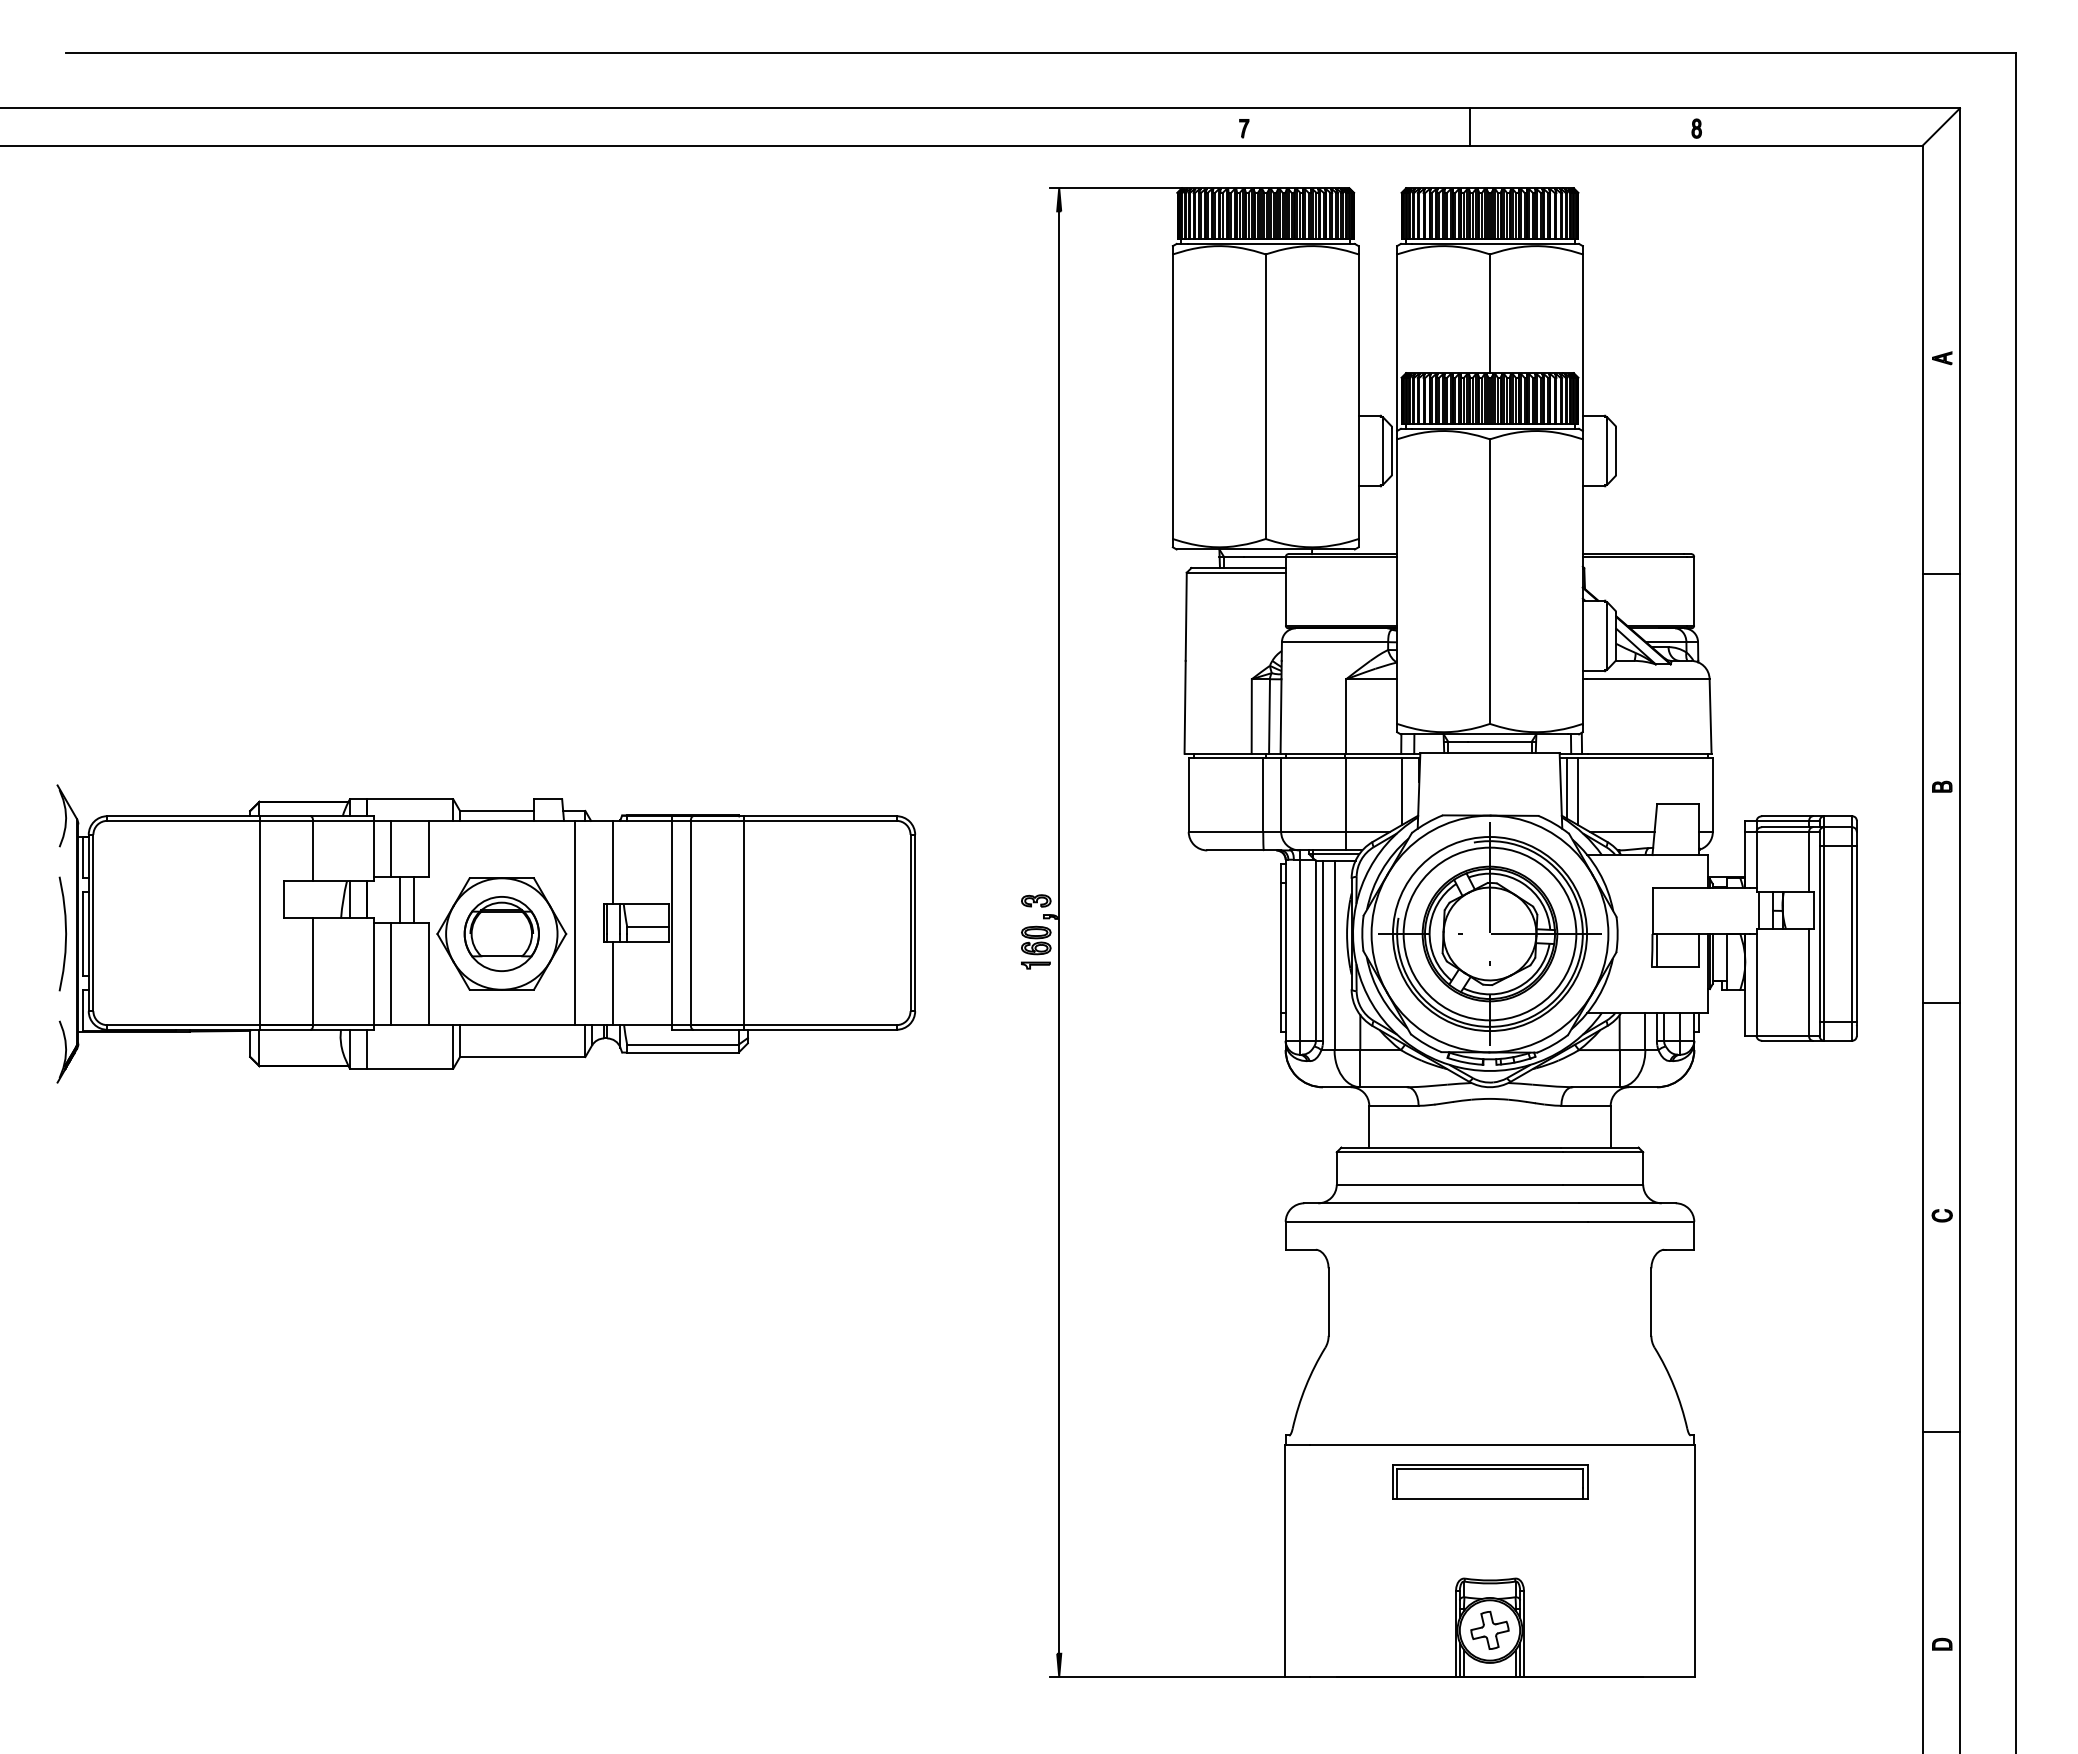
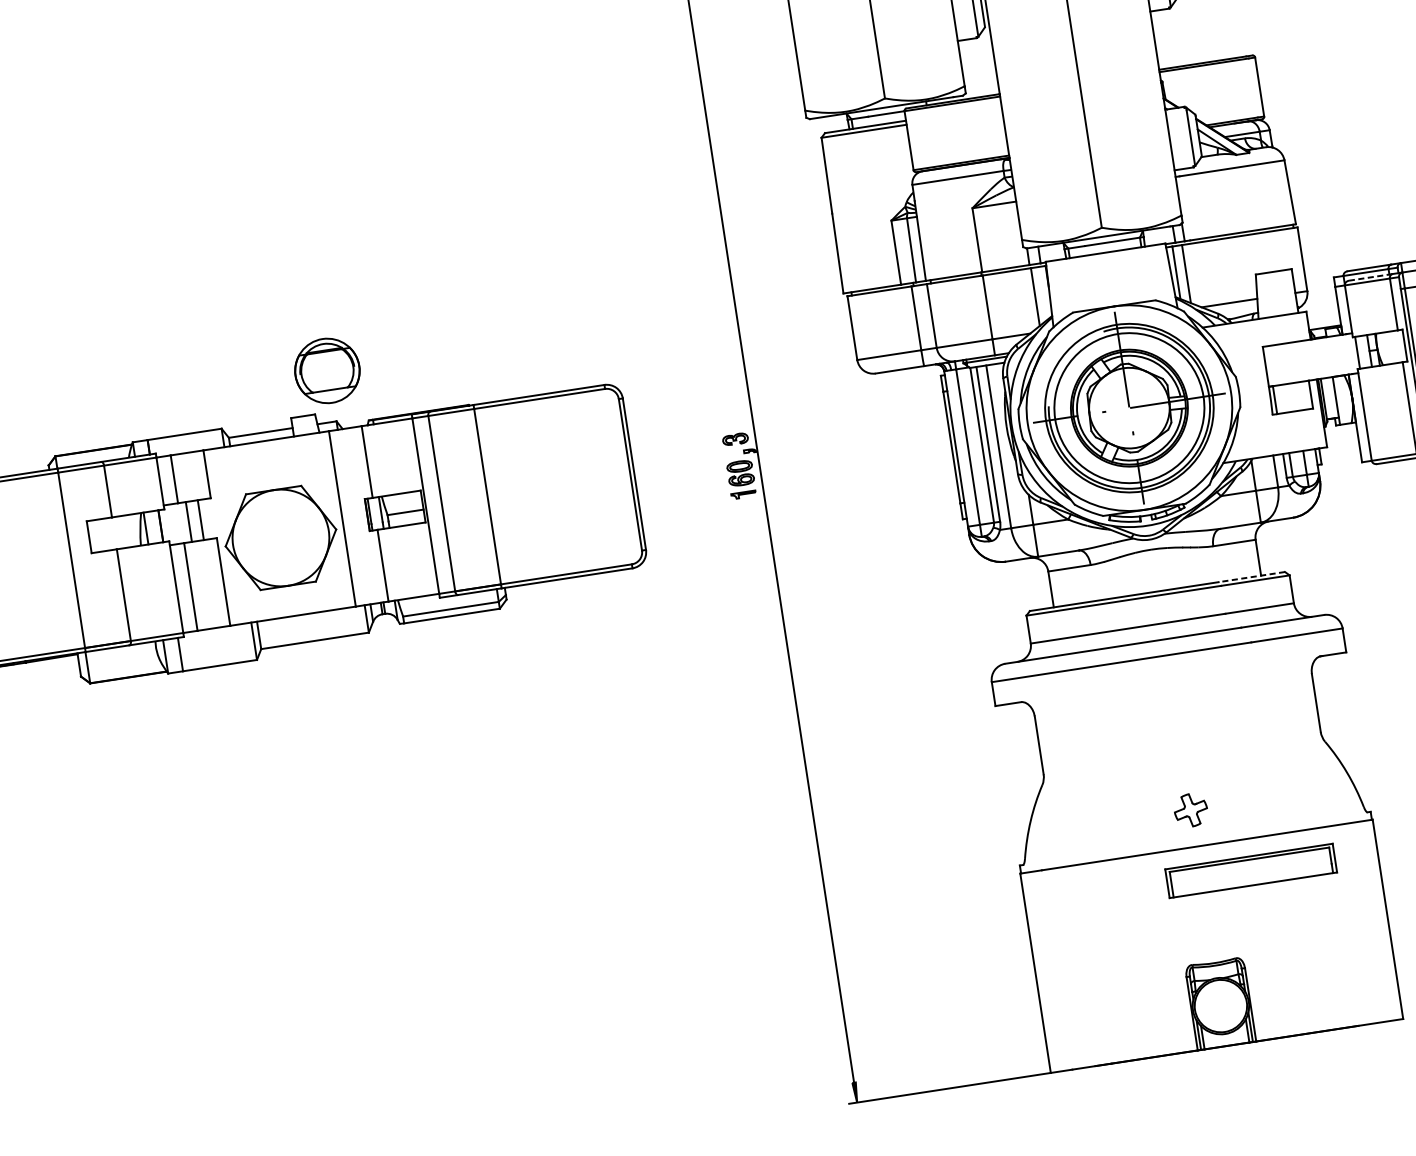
line: (1787, 827) -> (1370, 277), solid -> dashed
part: (501, 933) -> (327, 370), moved
line: (1599, 1147) -> (1251, 577), solid -> dashed
part: (1490, 1481) -> (1251, 870), moved
part: (1489, 1629) -> (1190, 809), moved

